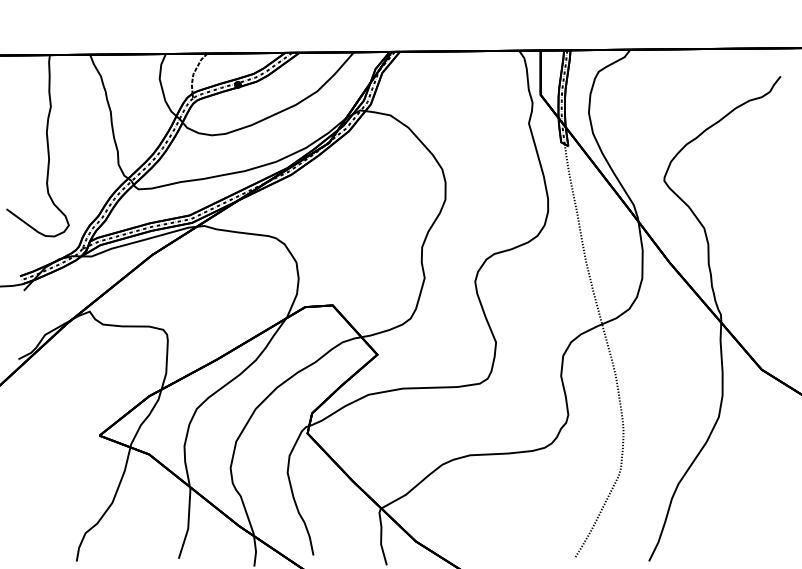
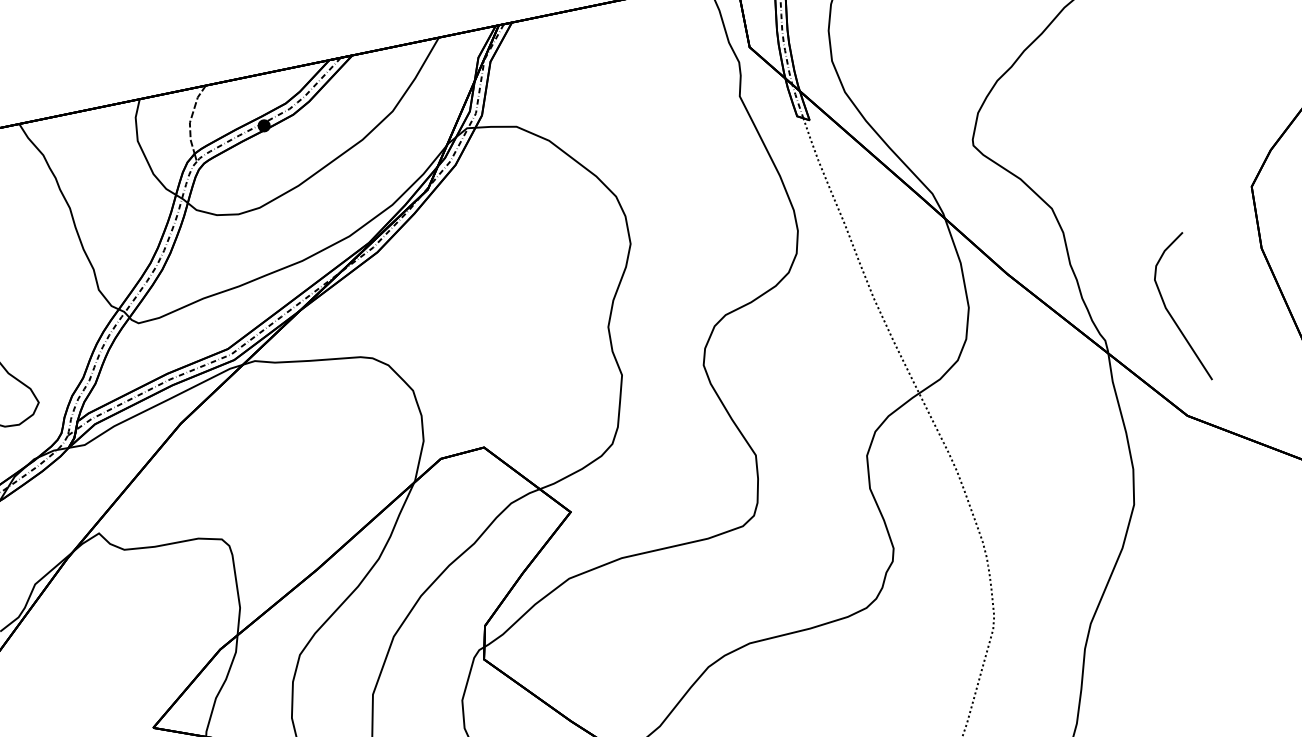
curve: (764, 306) -> (1172, 314), added

